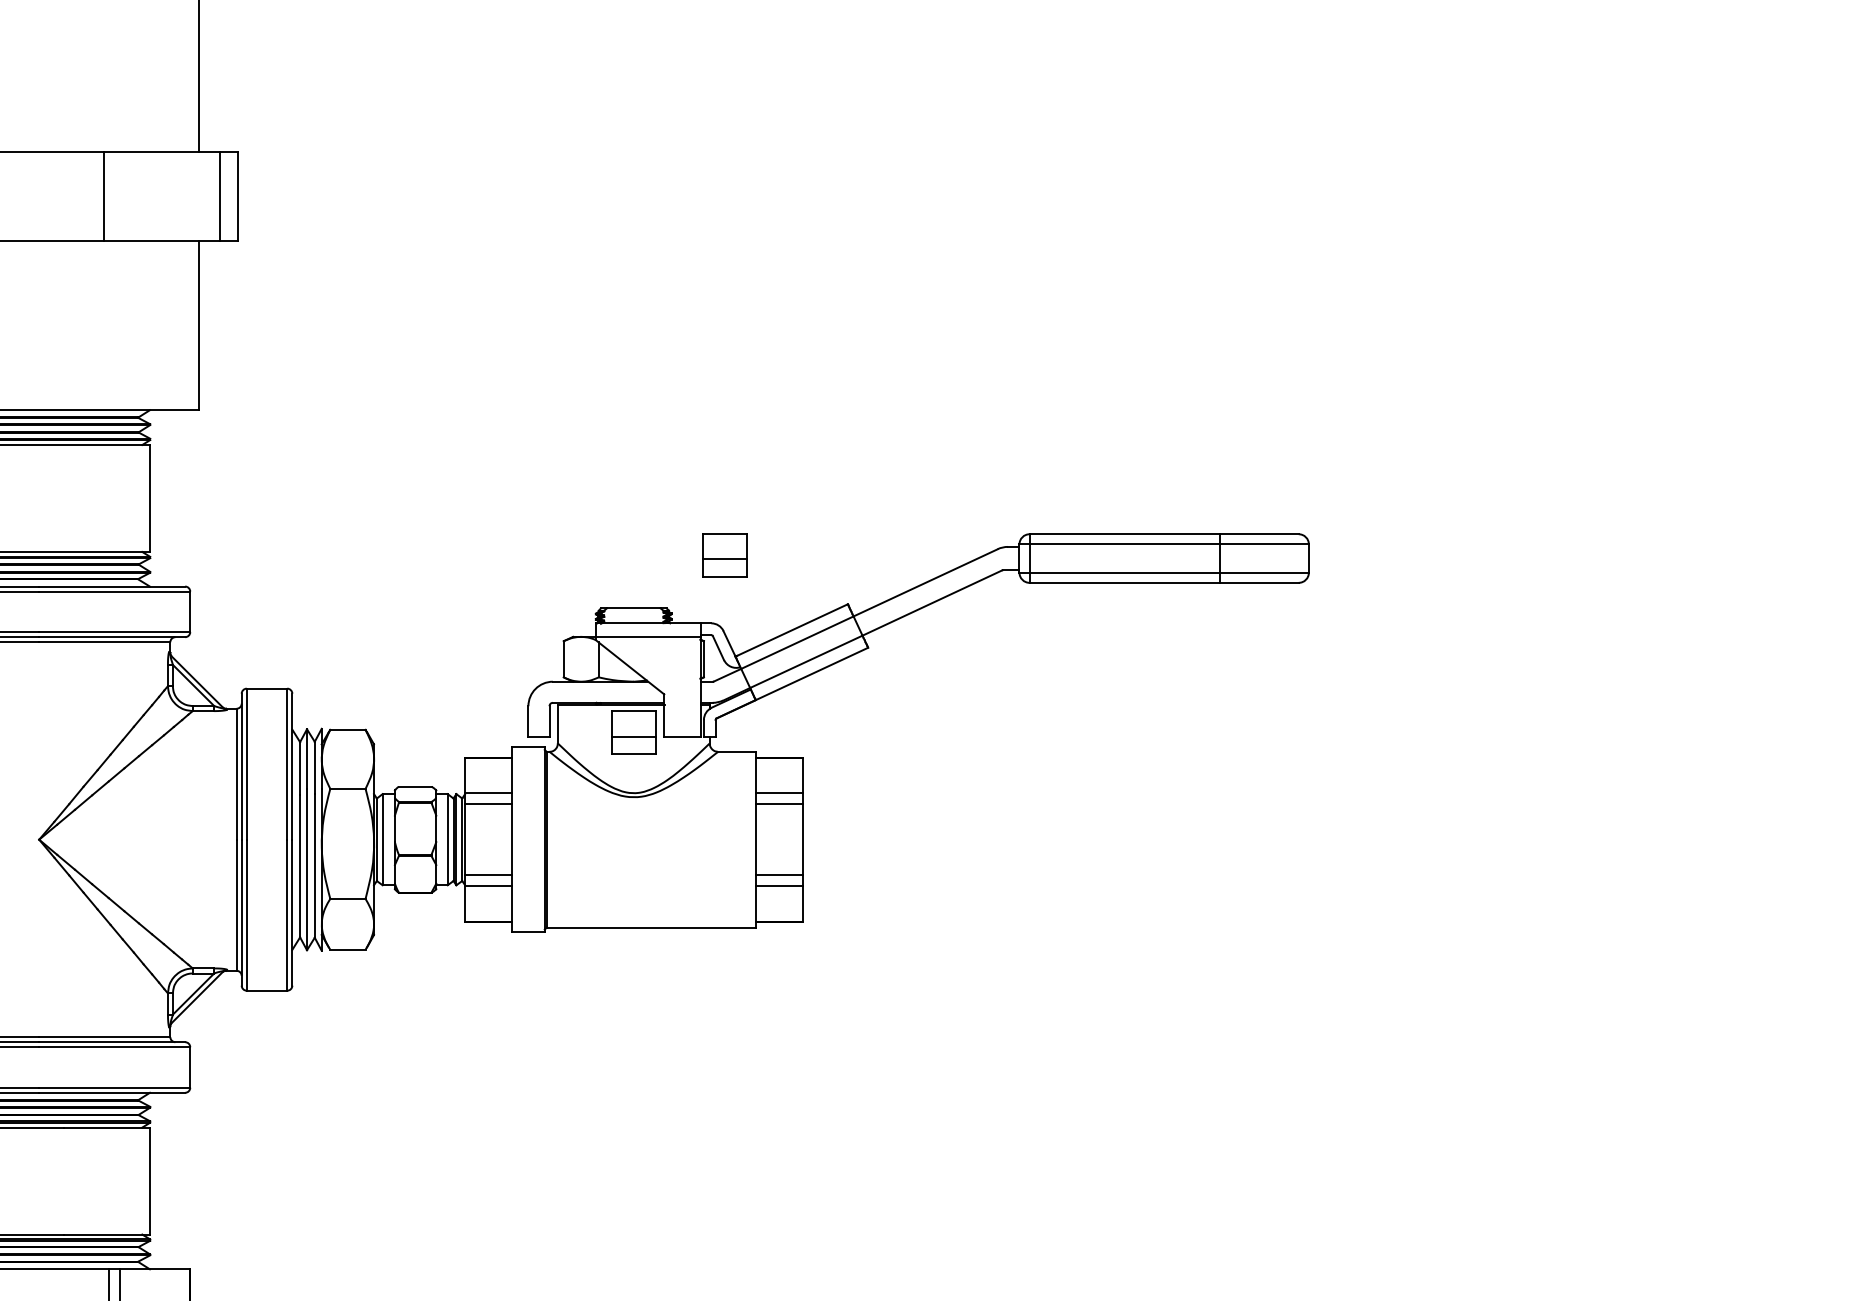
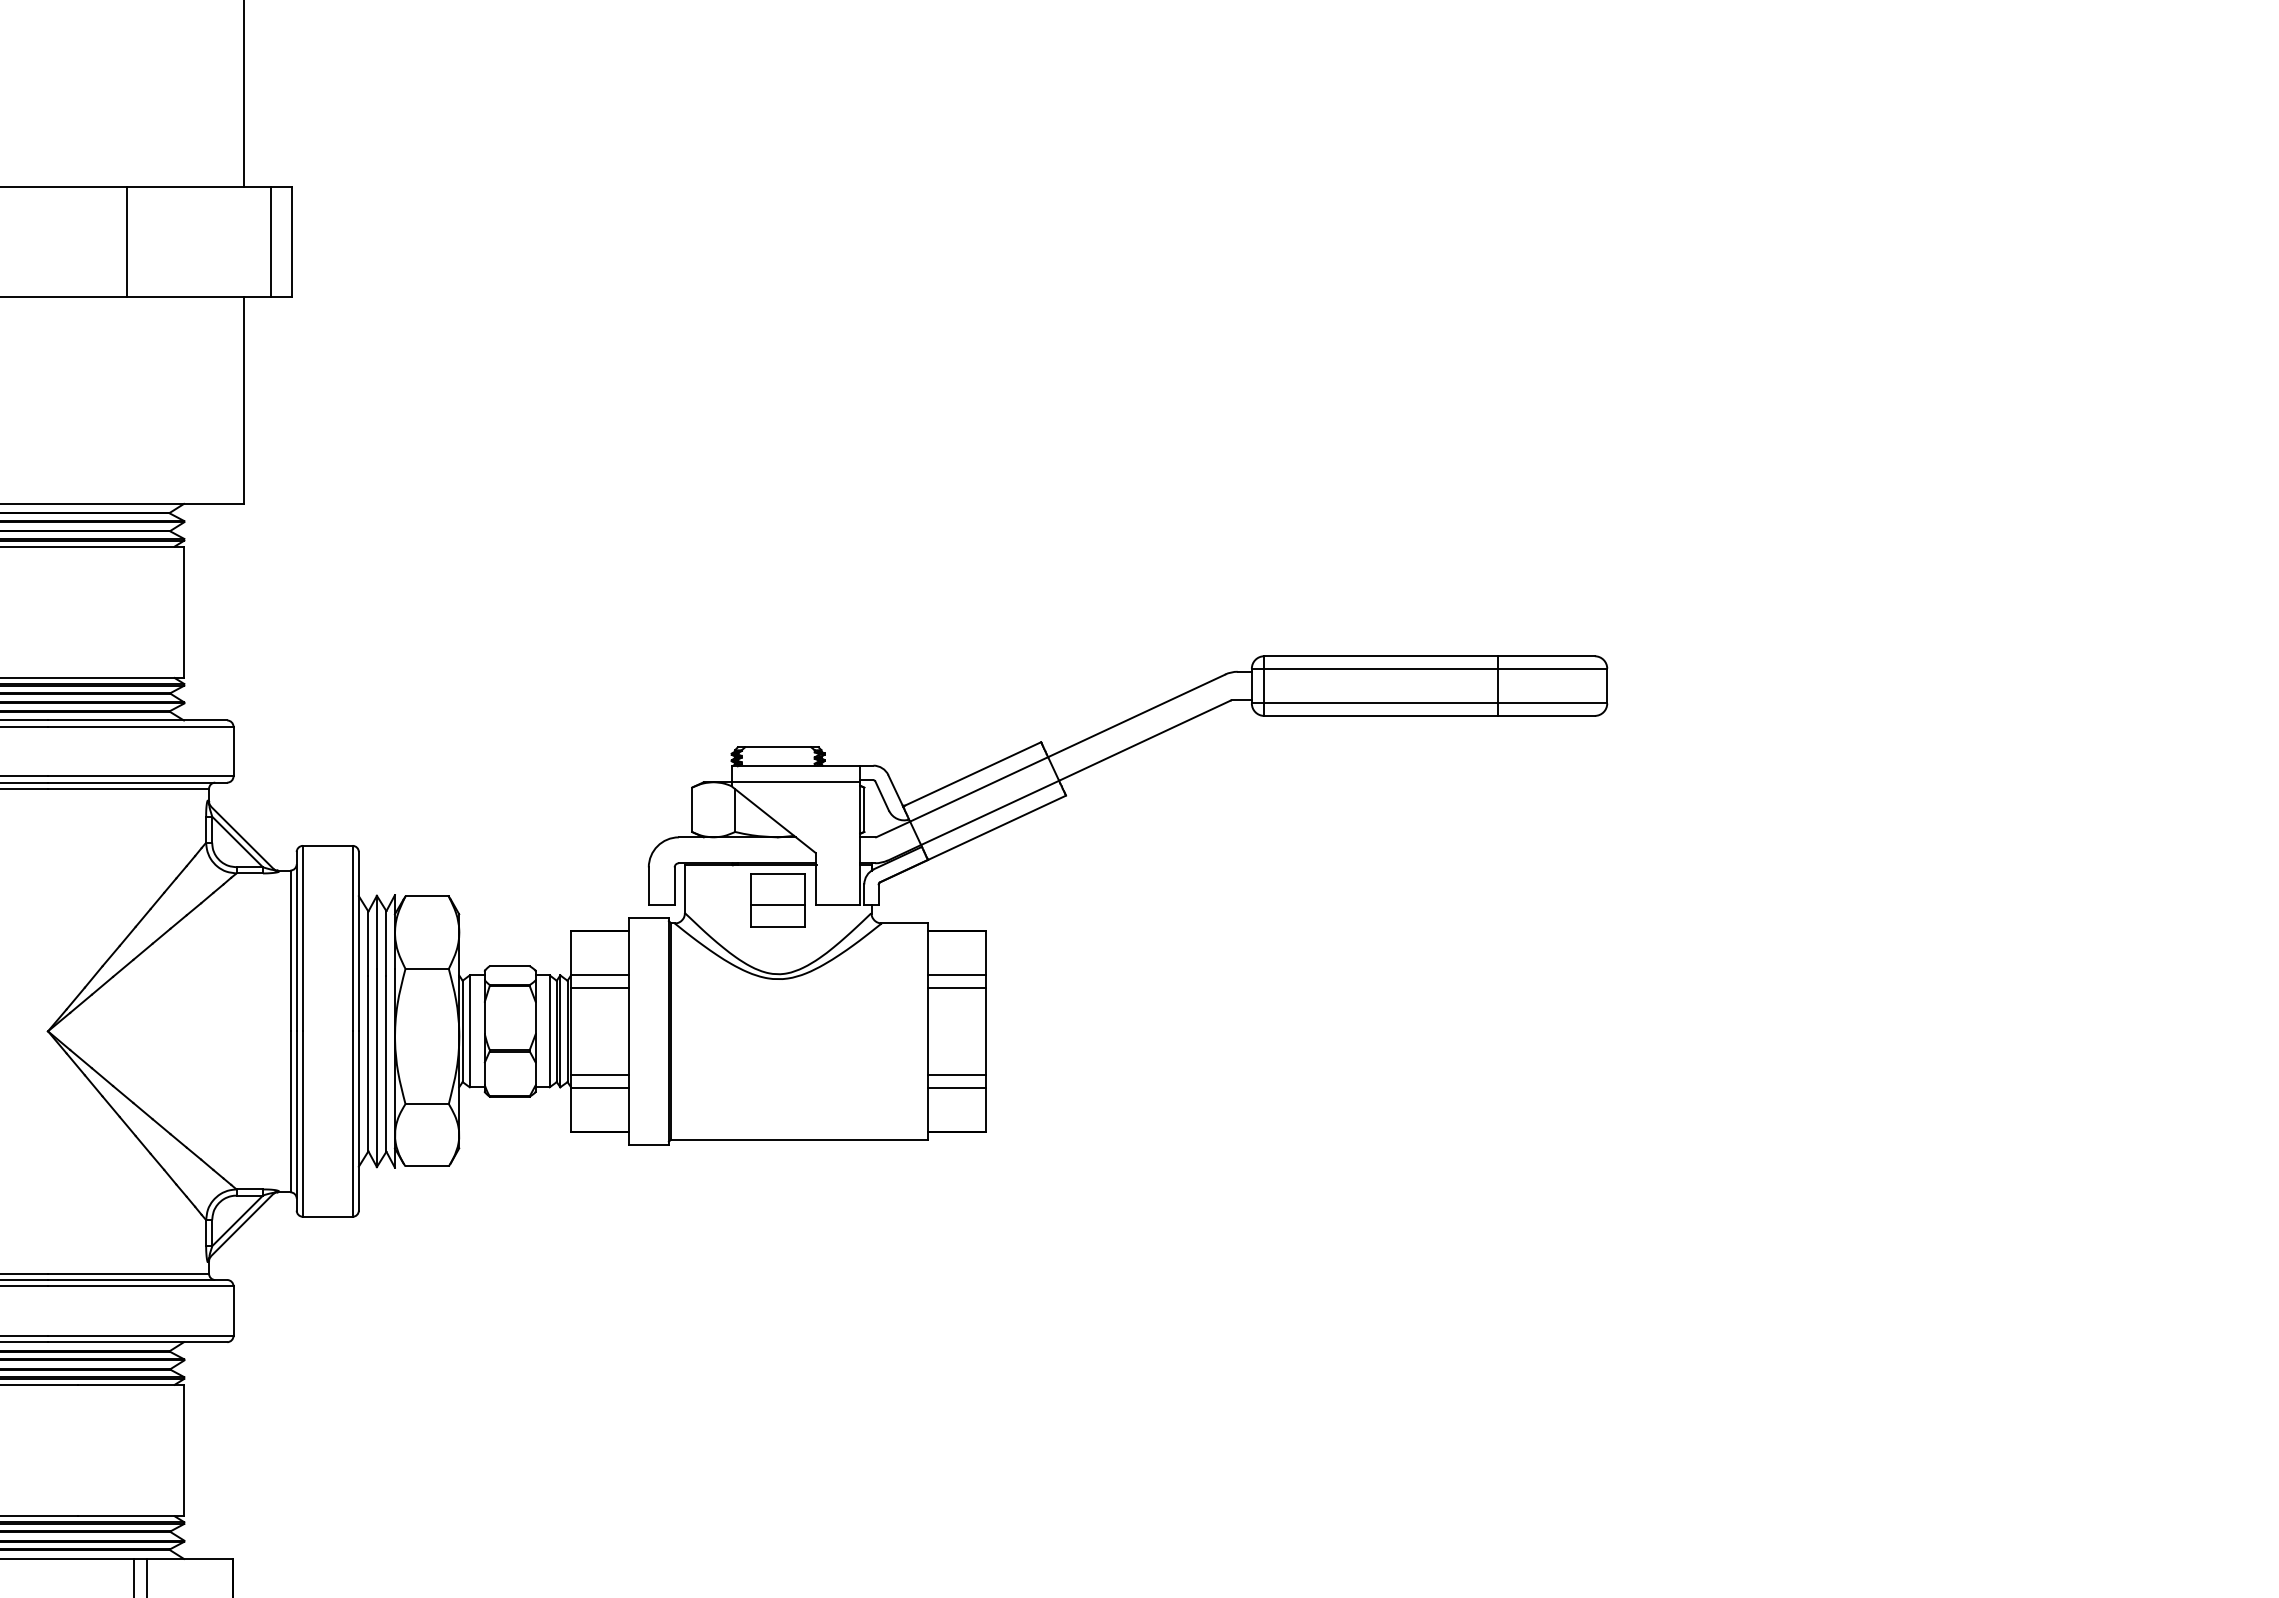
part: (724, 555) -> (889, 682), removed

